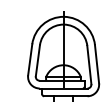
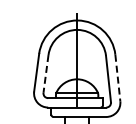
line: (37, 61) -> (45, 74), solid -> dashed
line: (96, 64) -> (117, 78), solid -> dashed

